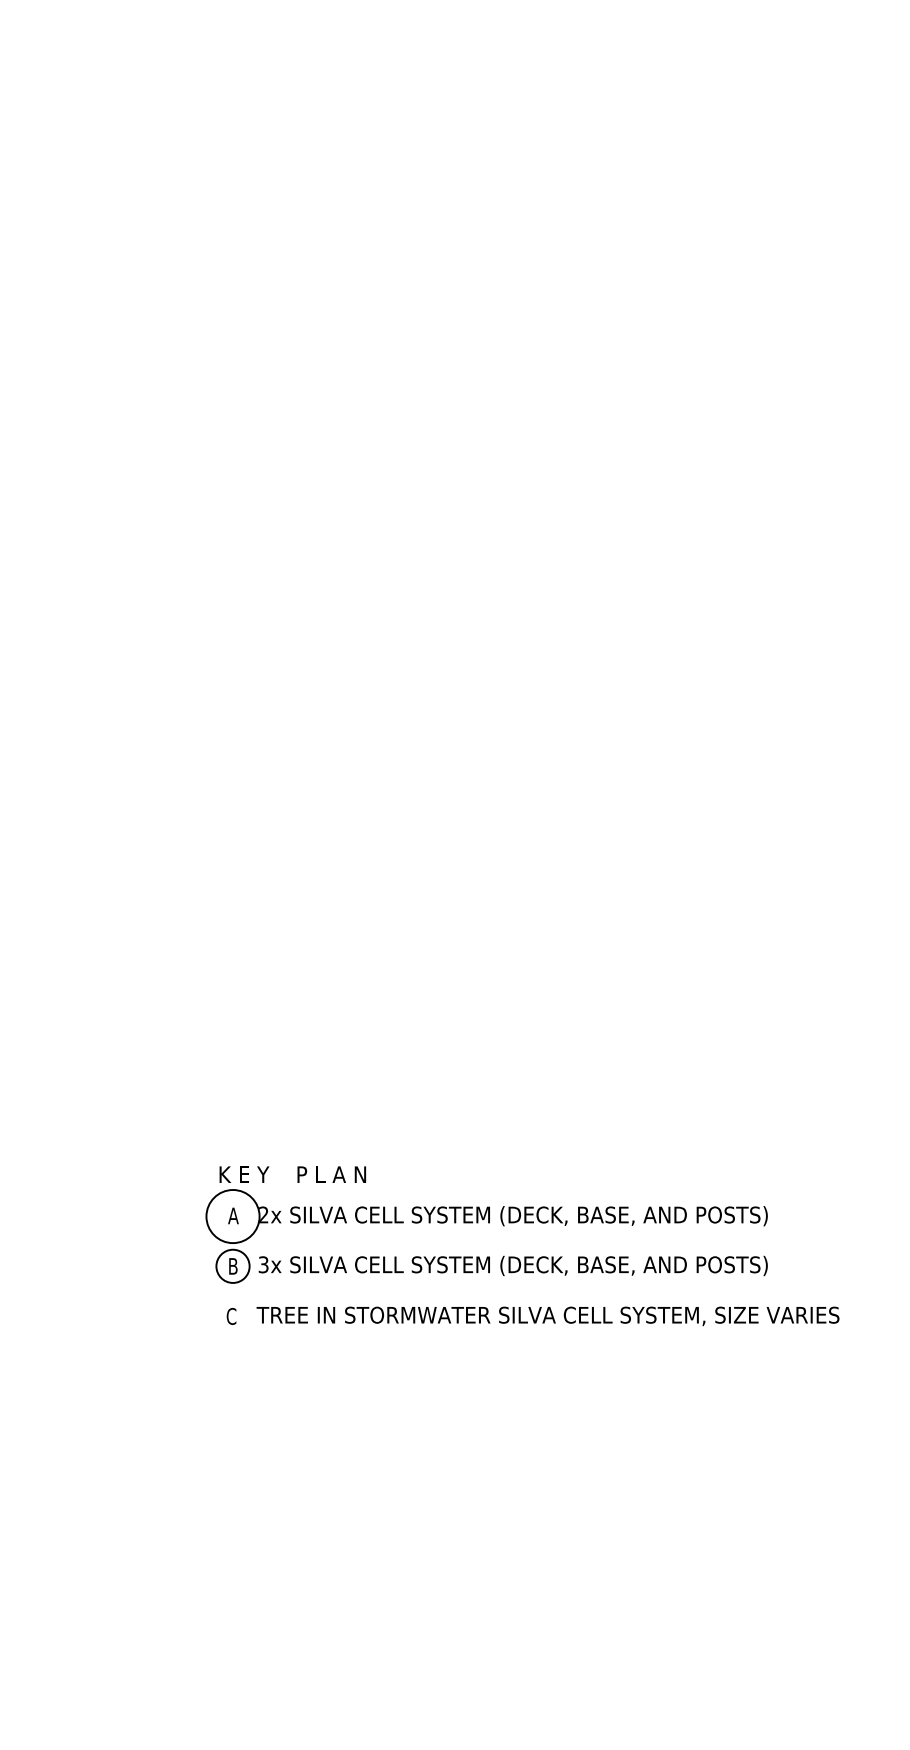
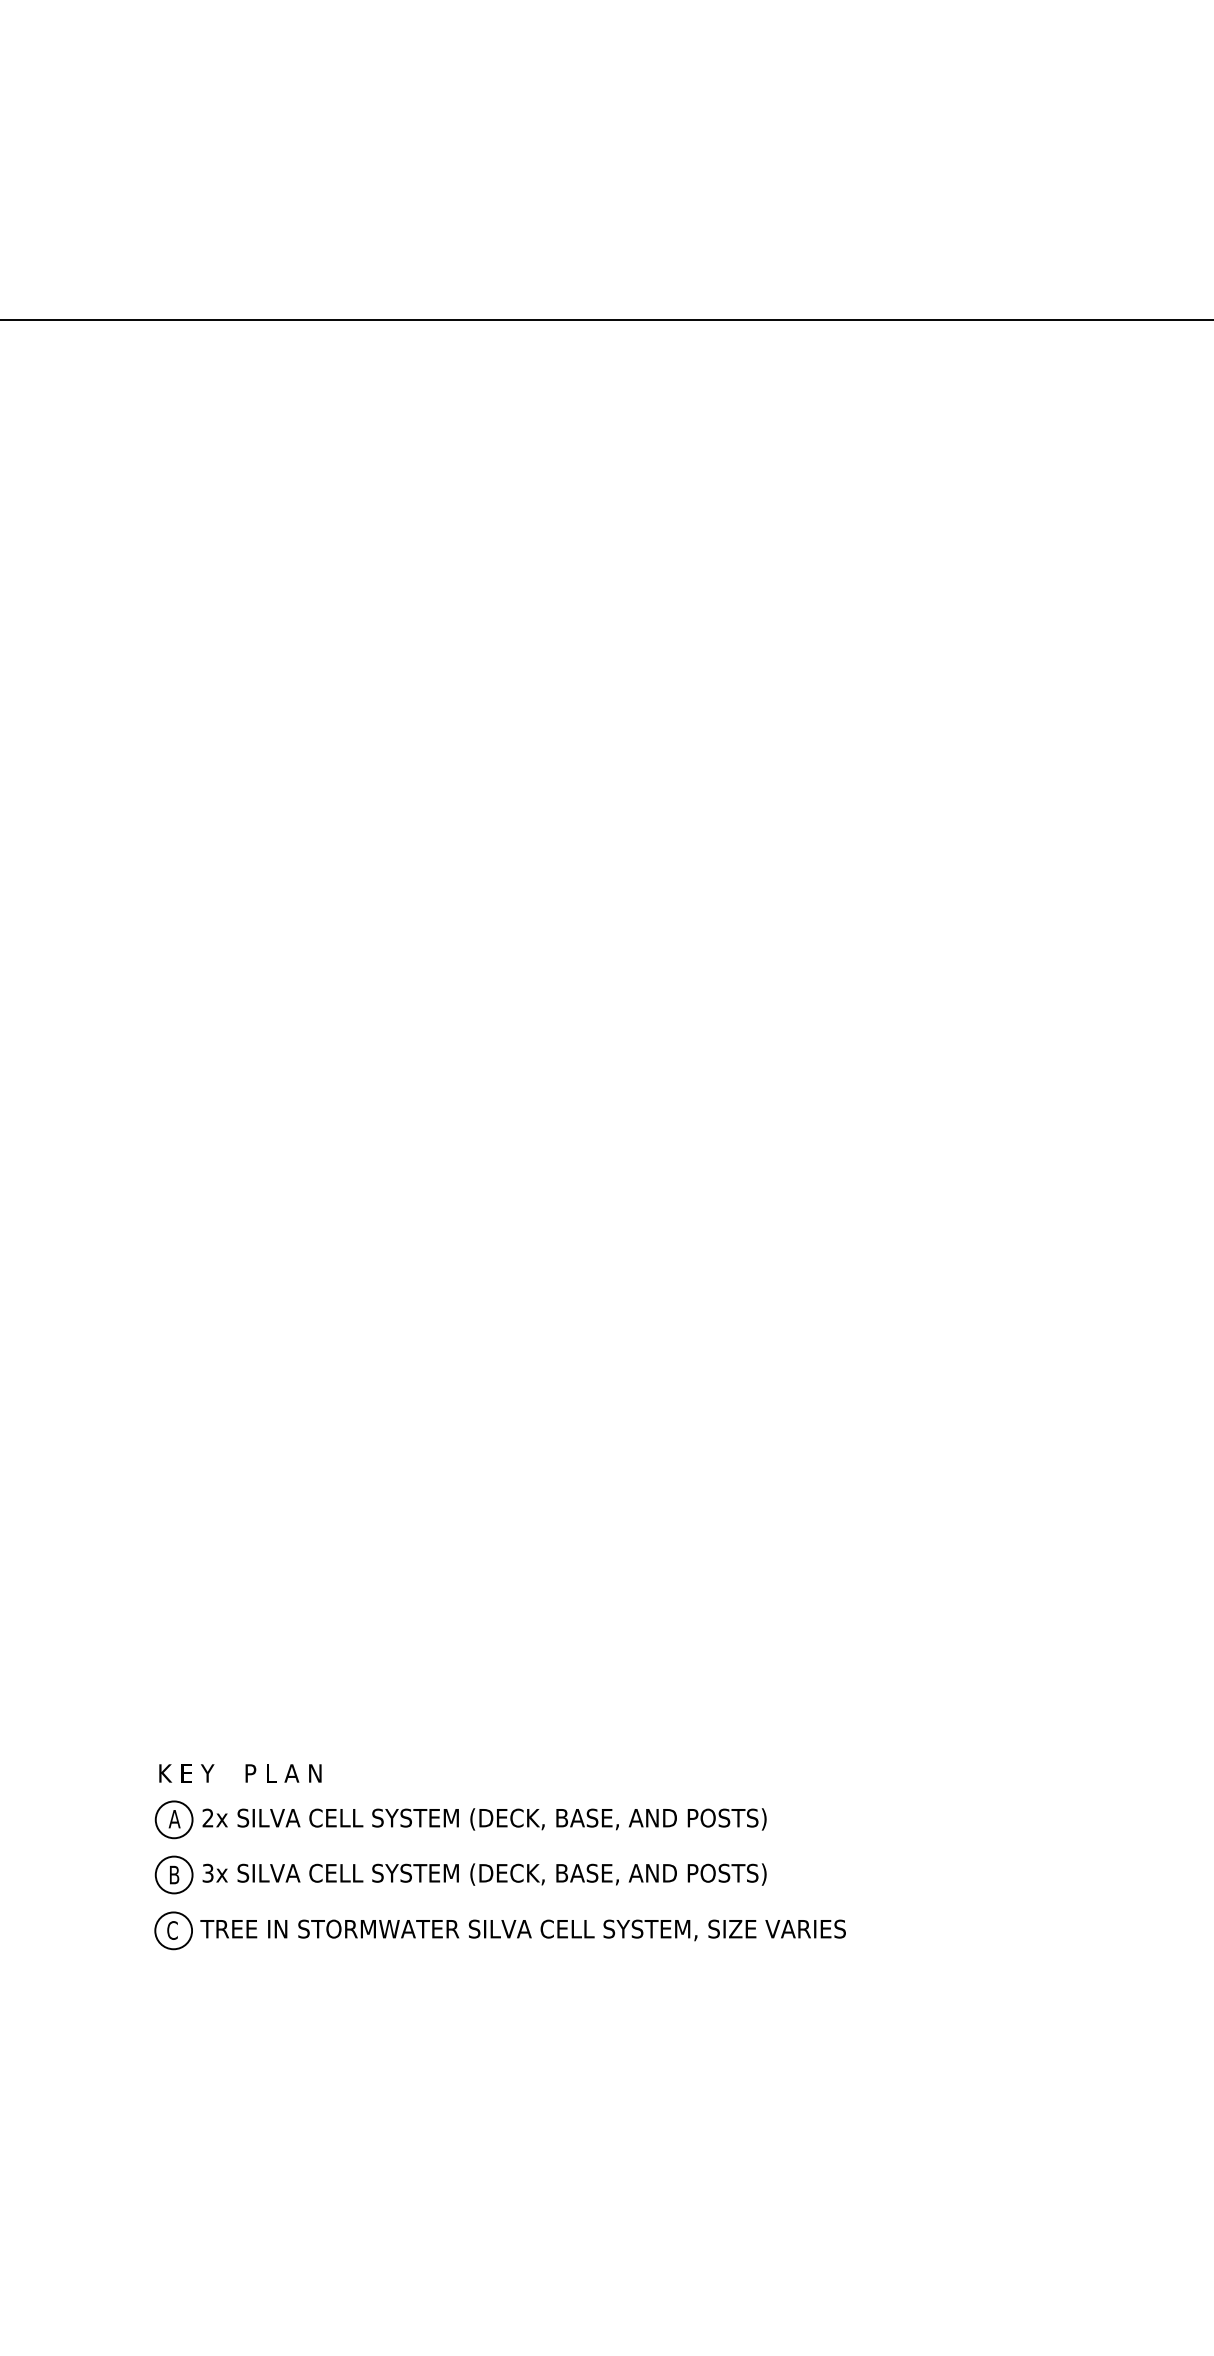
circle: (232, 1216) -> (173, 1819), size x0.62
circle: (232, 1316) -> (173, 1930), added

